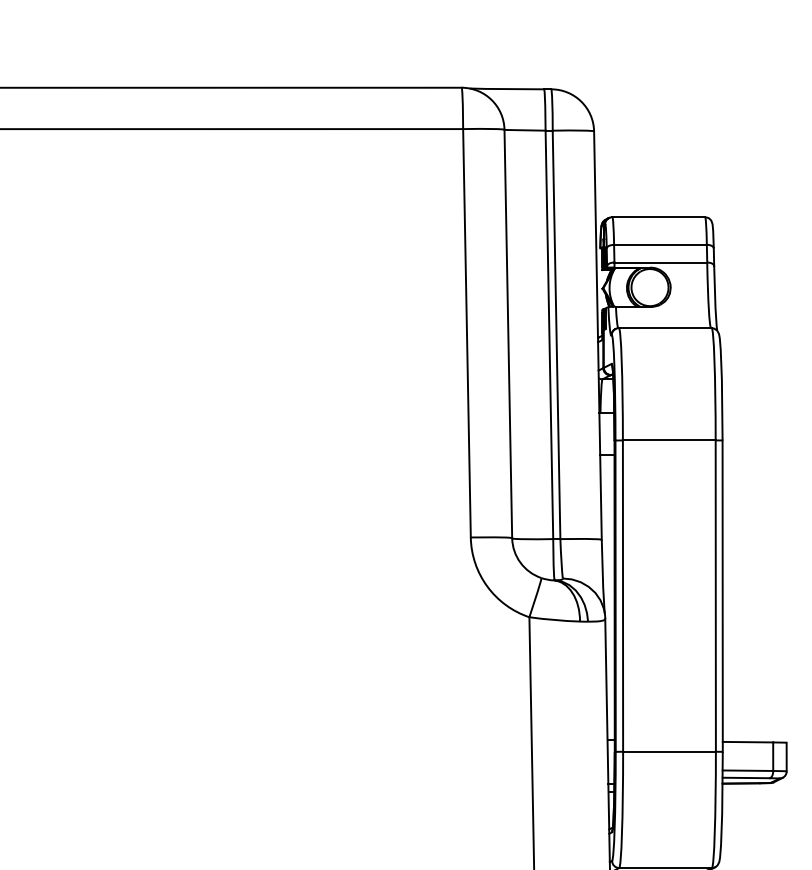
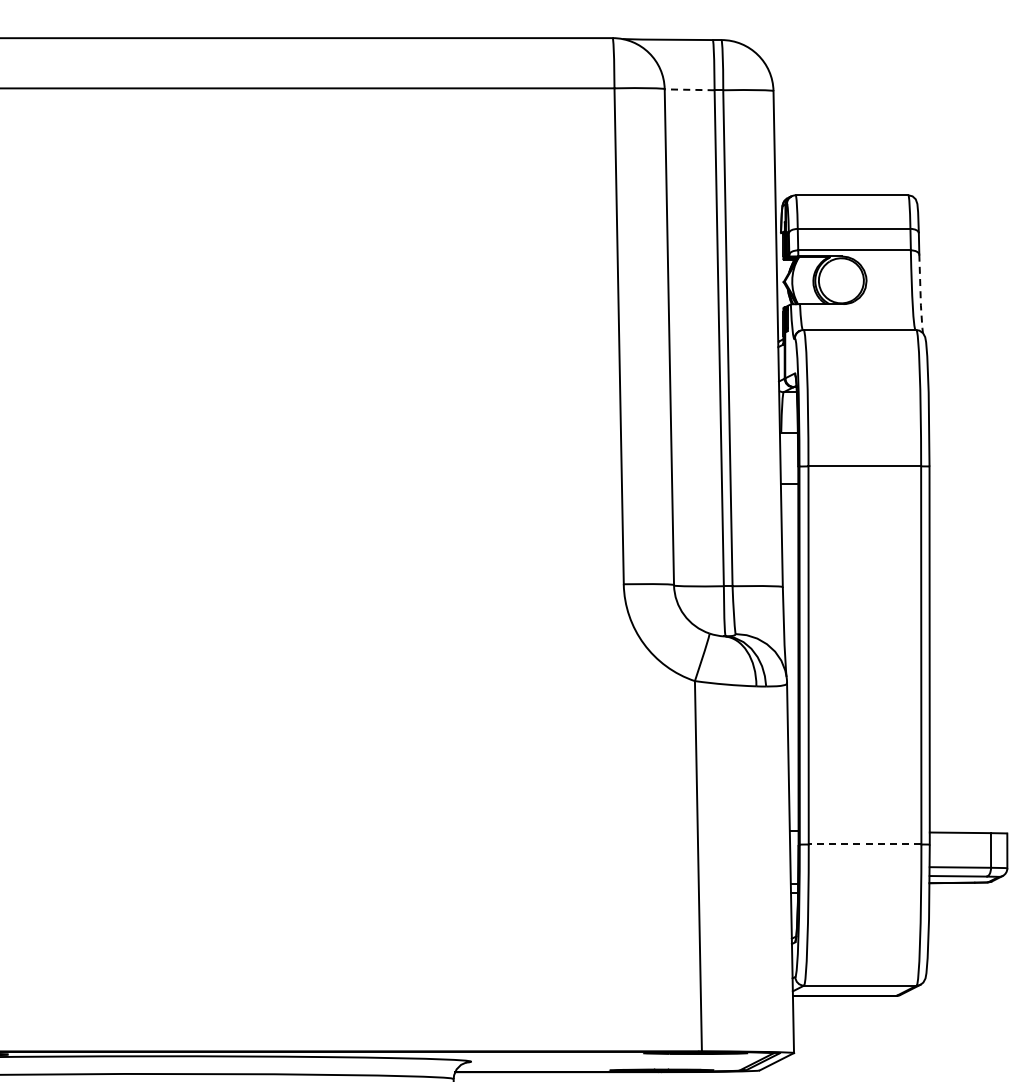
line: (524, 130) -> (689, 89), solid -> dashed
line: (715, 299) -> (920, 295), solid -> dashed
line: (669, 751) -> (864, 844), solid -> dashed

